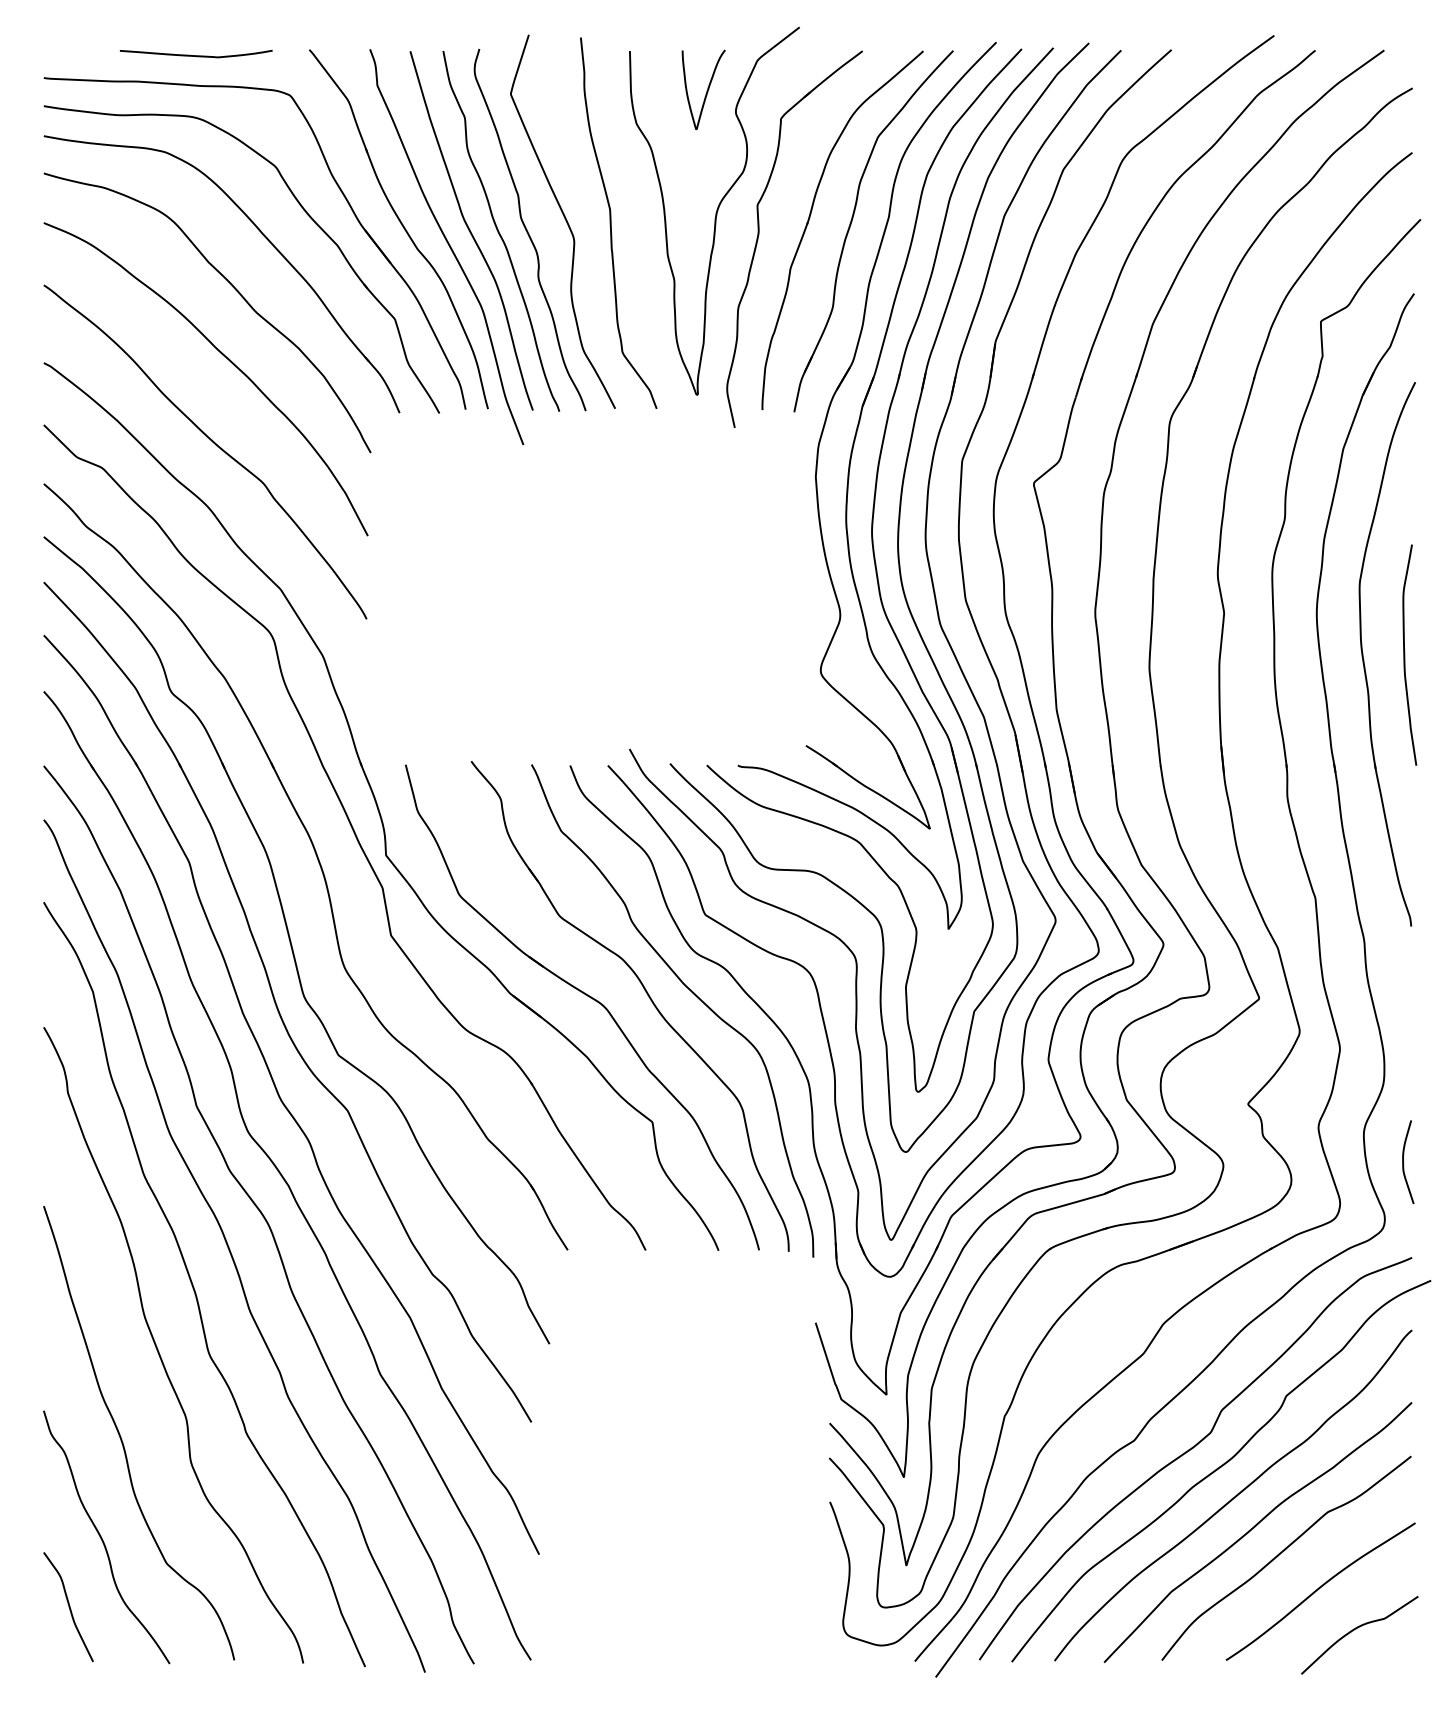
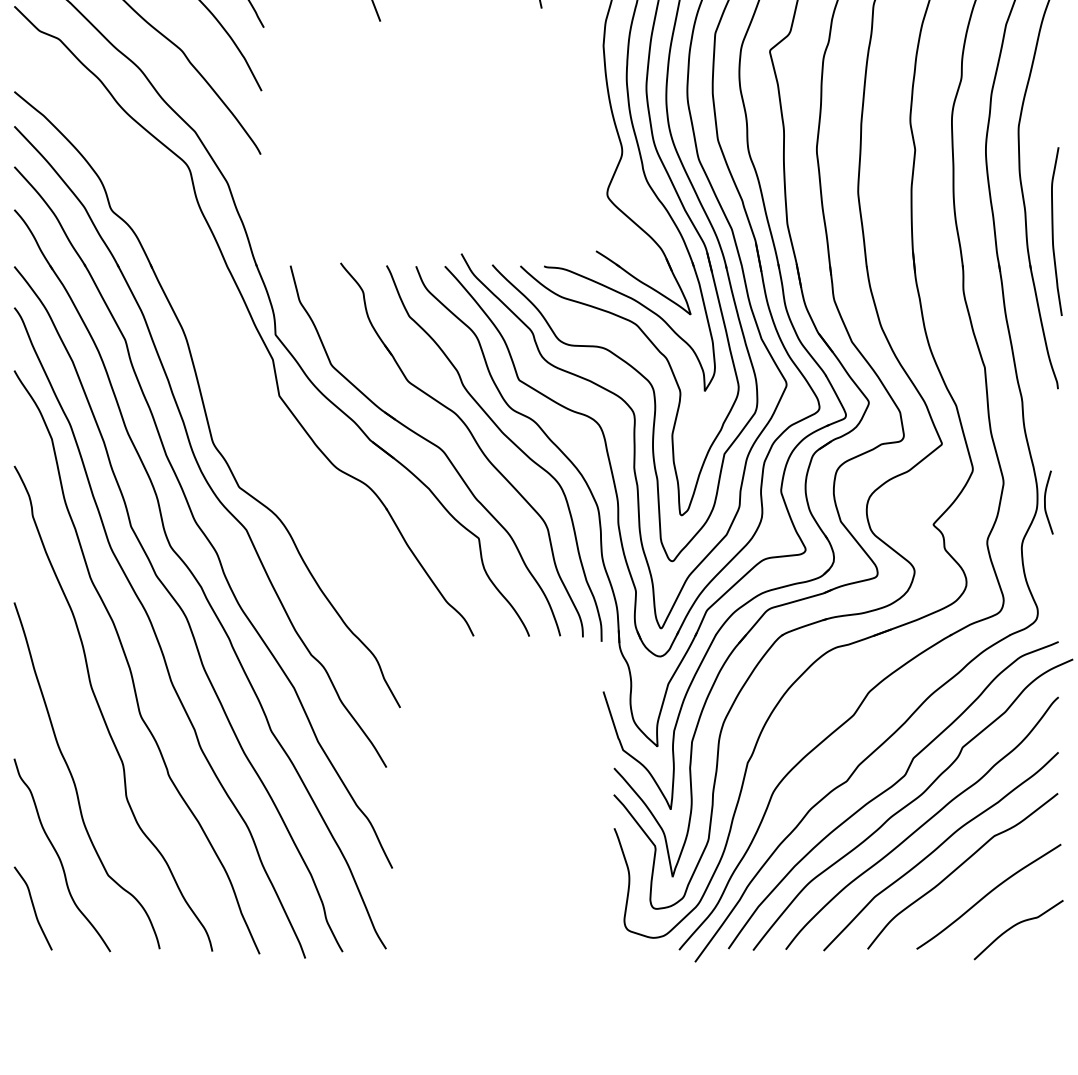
curve: (1405, 654) -> (1053, 231), moved
part: (318, 863) -> (224, 341), removed
curve: (1404, 1164) -> (1045, 504), moved

